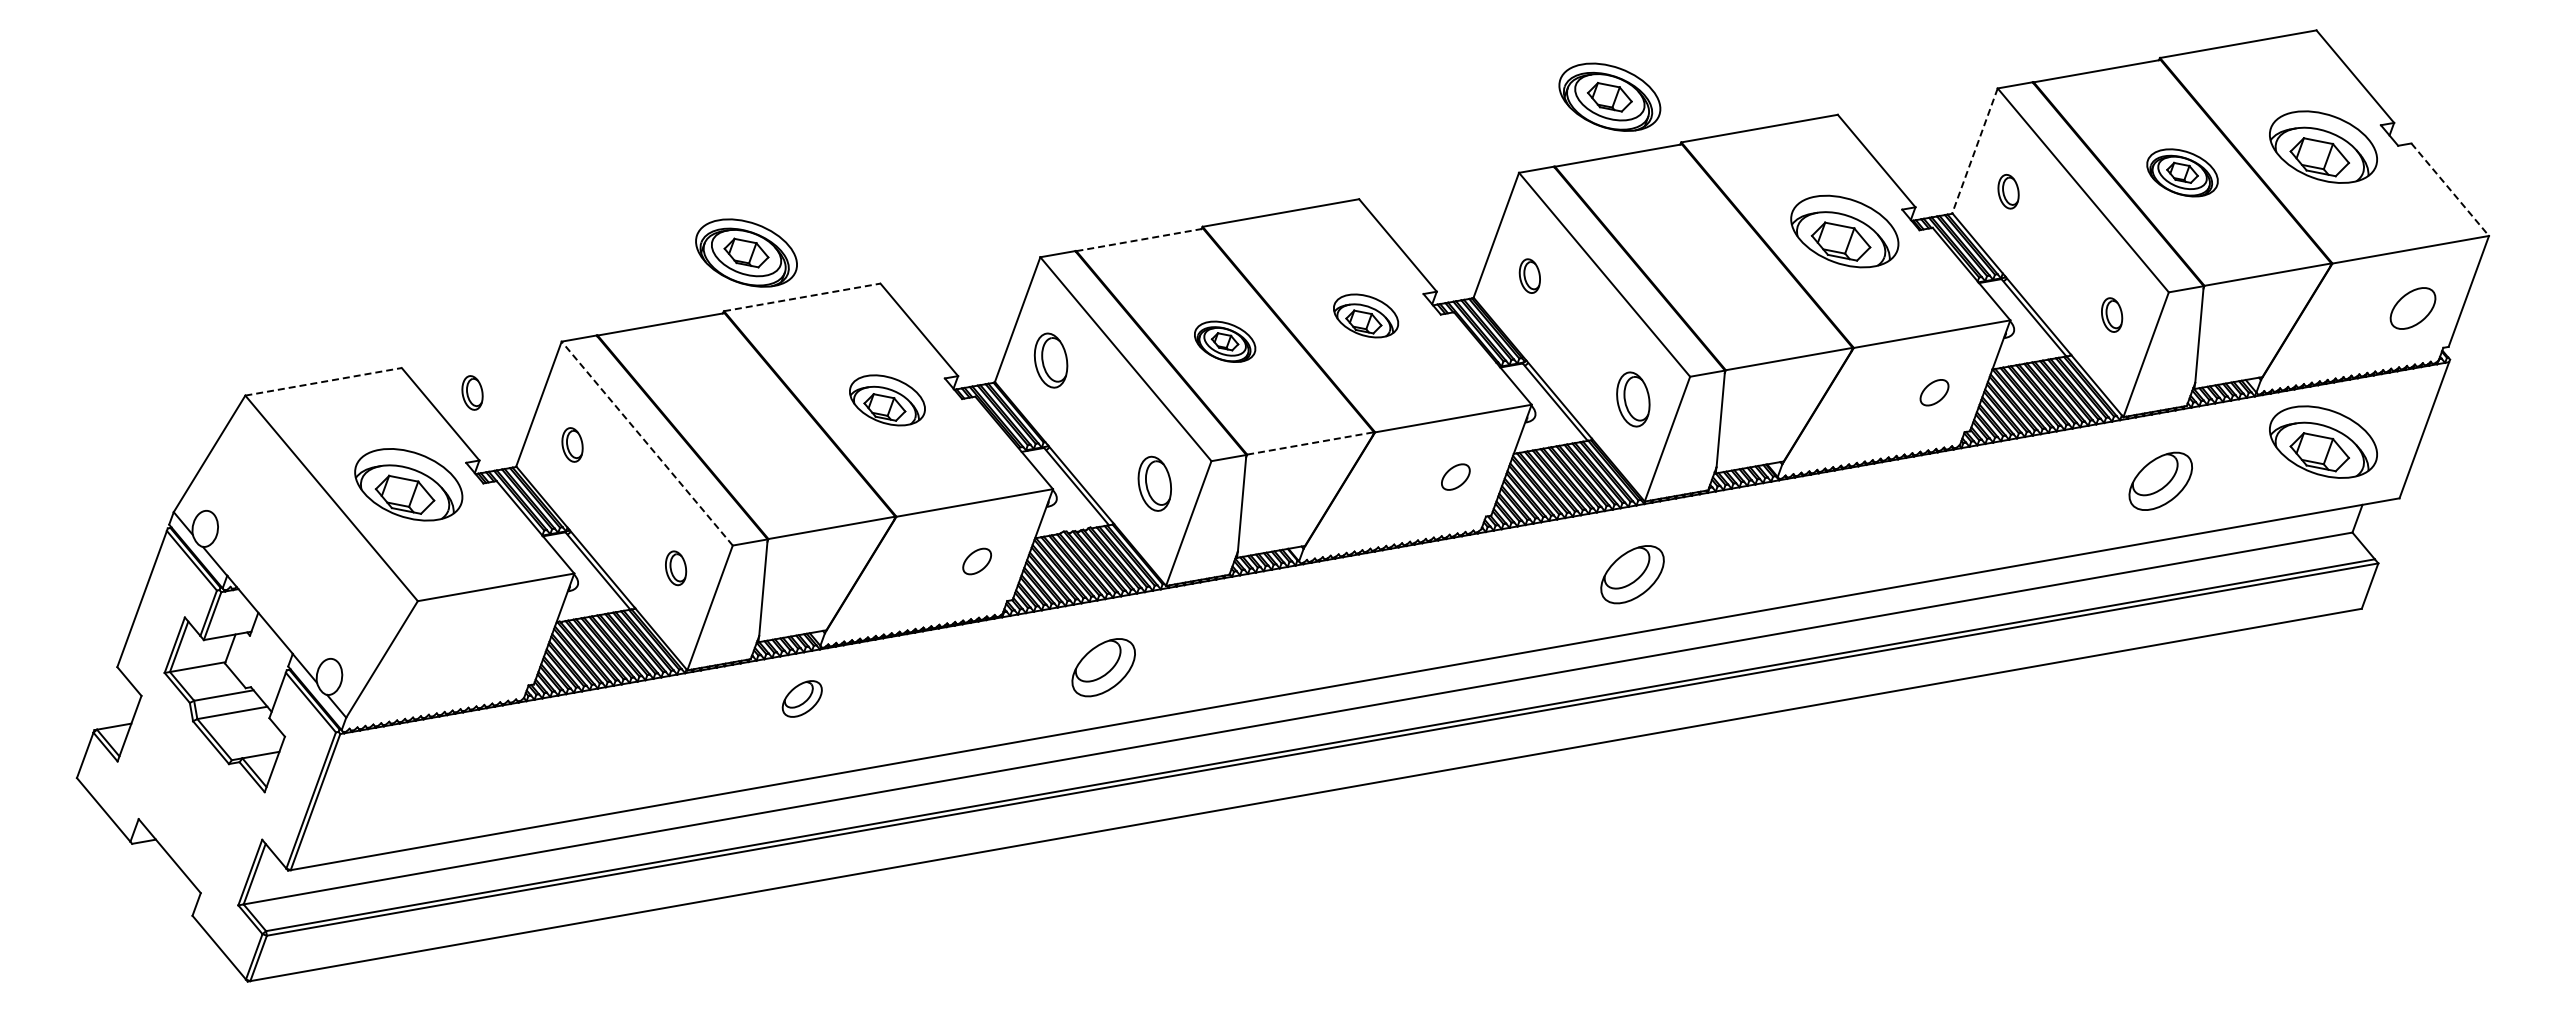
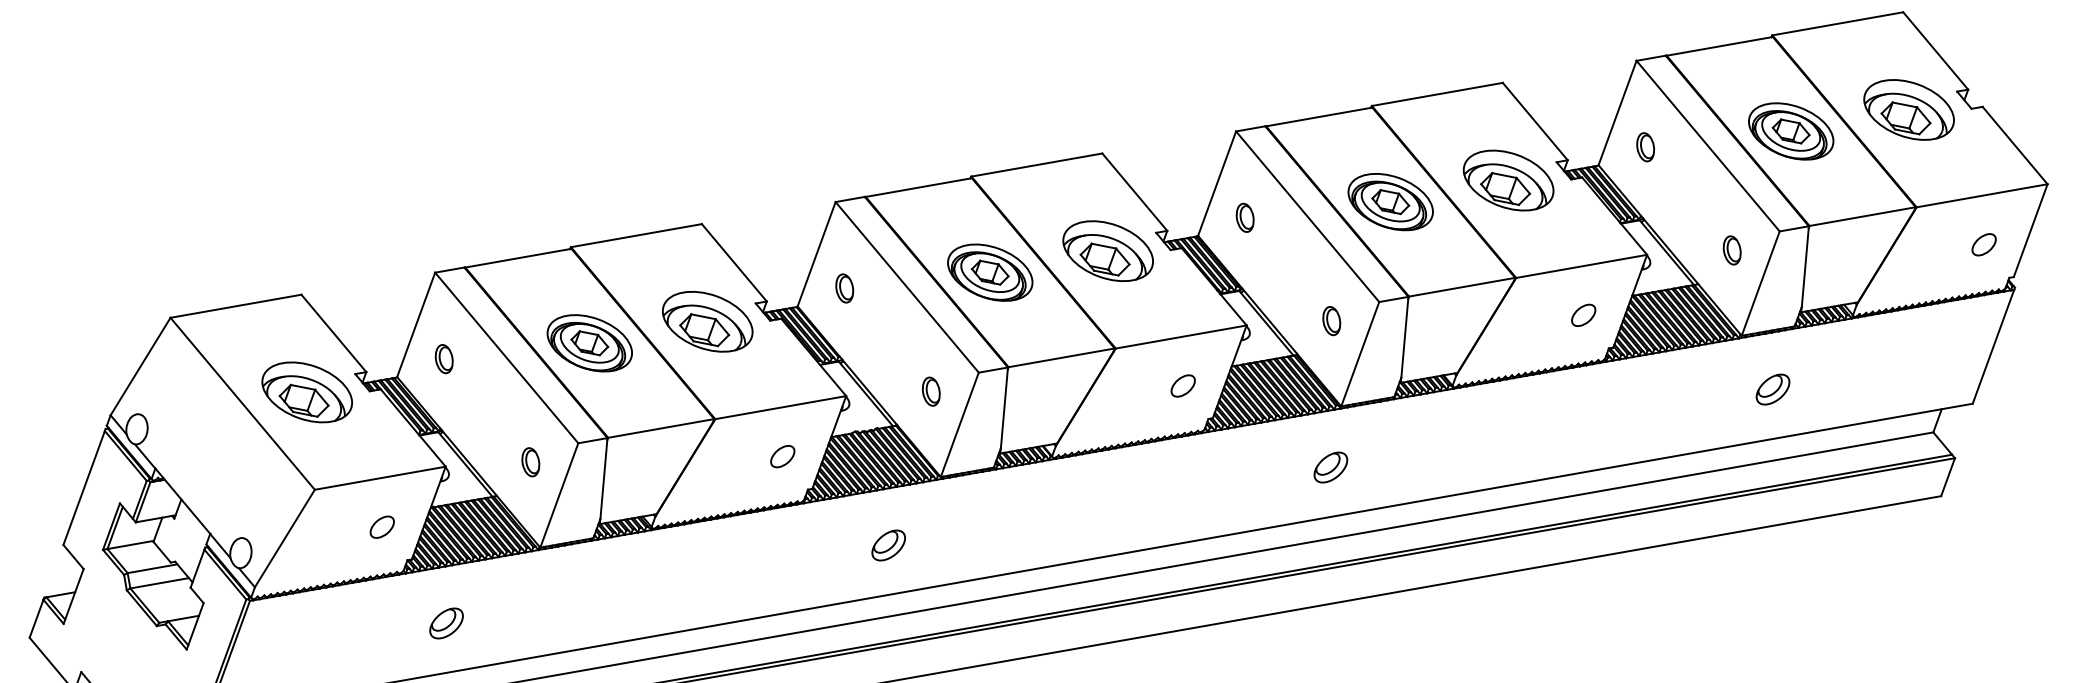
part: (1609, 96) -> (1390, 201), moved
line: (1974, 151) -> (1617, 113), dashed -> solid
part: (2182, 172) -> (1791, 131), size x1.43
line: (2450, 190) -> (2015, 146), dashed -> solid
line: (1140, 239) -> (919, 187), dashed -> solid
part: (746, 252) -> (589, 342), moved
line: (802, 297) -> (636, 235), dashed -> solid
part: (2413, 307) -> (1984, 244), size x0.62
part: (1365, 315) -> (1107, 250), size x1.67
part: (1224, 341) -> (989, 272), size x1.67
part: (1051, 360) -> (844, 288), size x0.62
line: (324, 381) -> (236, 306), dashed -> solid
part: (472, 392) -> (360, 315), removed
part: (1633, 399) -> (1331, 321), size x0.62
part: (887, 400) -> (707, 321), size x1.43
part: (2323, 441) -> (1909, 356), removed
line: (646, 443) -> (506, 357), dashed -> solid
line: (1311, 443) -> (1062, 357), dashed -> solid
part: (2160, 481) -> (1772, 389), size x0.62
part: (1154, 483) -> (931, 391), size x0.62
part: (1631, 574) -> (1330, 467), size x0.62
part: (498, 645) -> (382, 526), added
part: (1103, 667) -> (888, 545), size x0.62
part: (801, 698) -> (445, 623), moved

